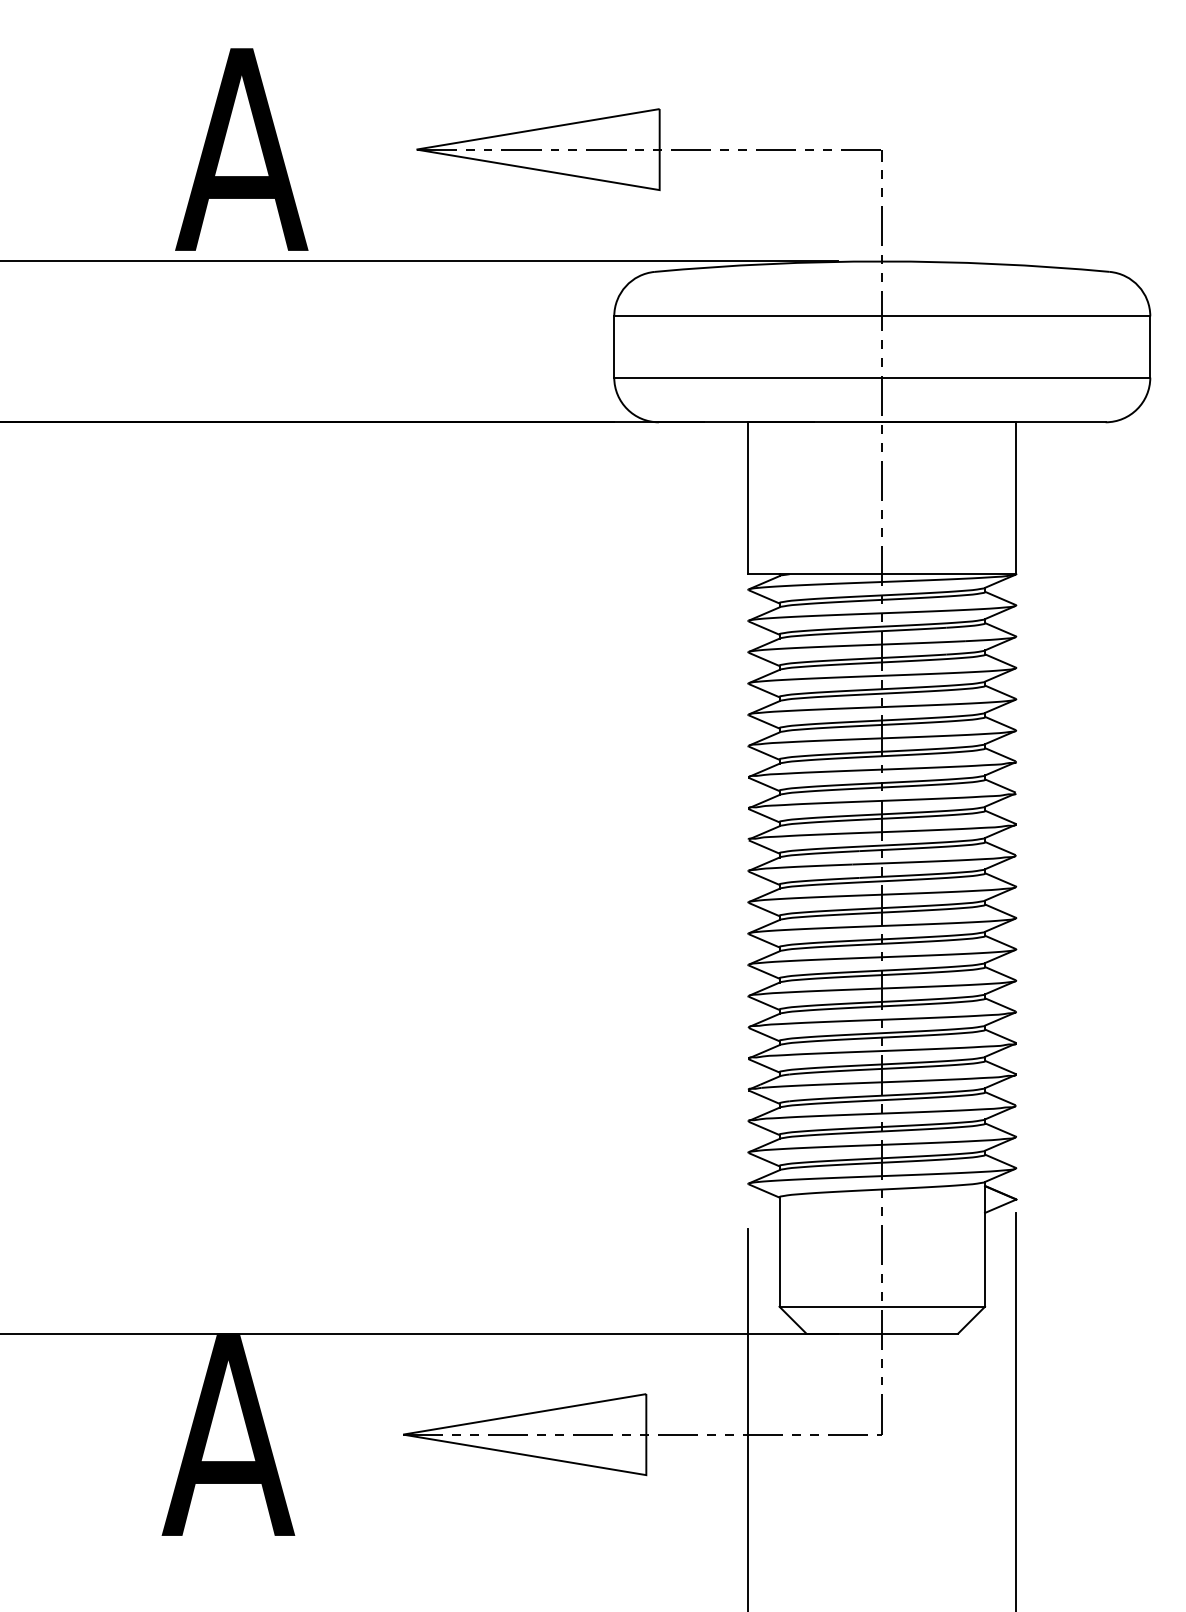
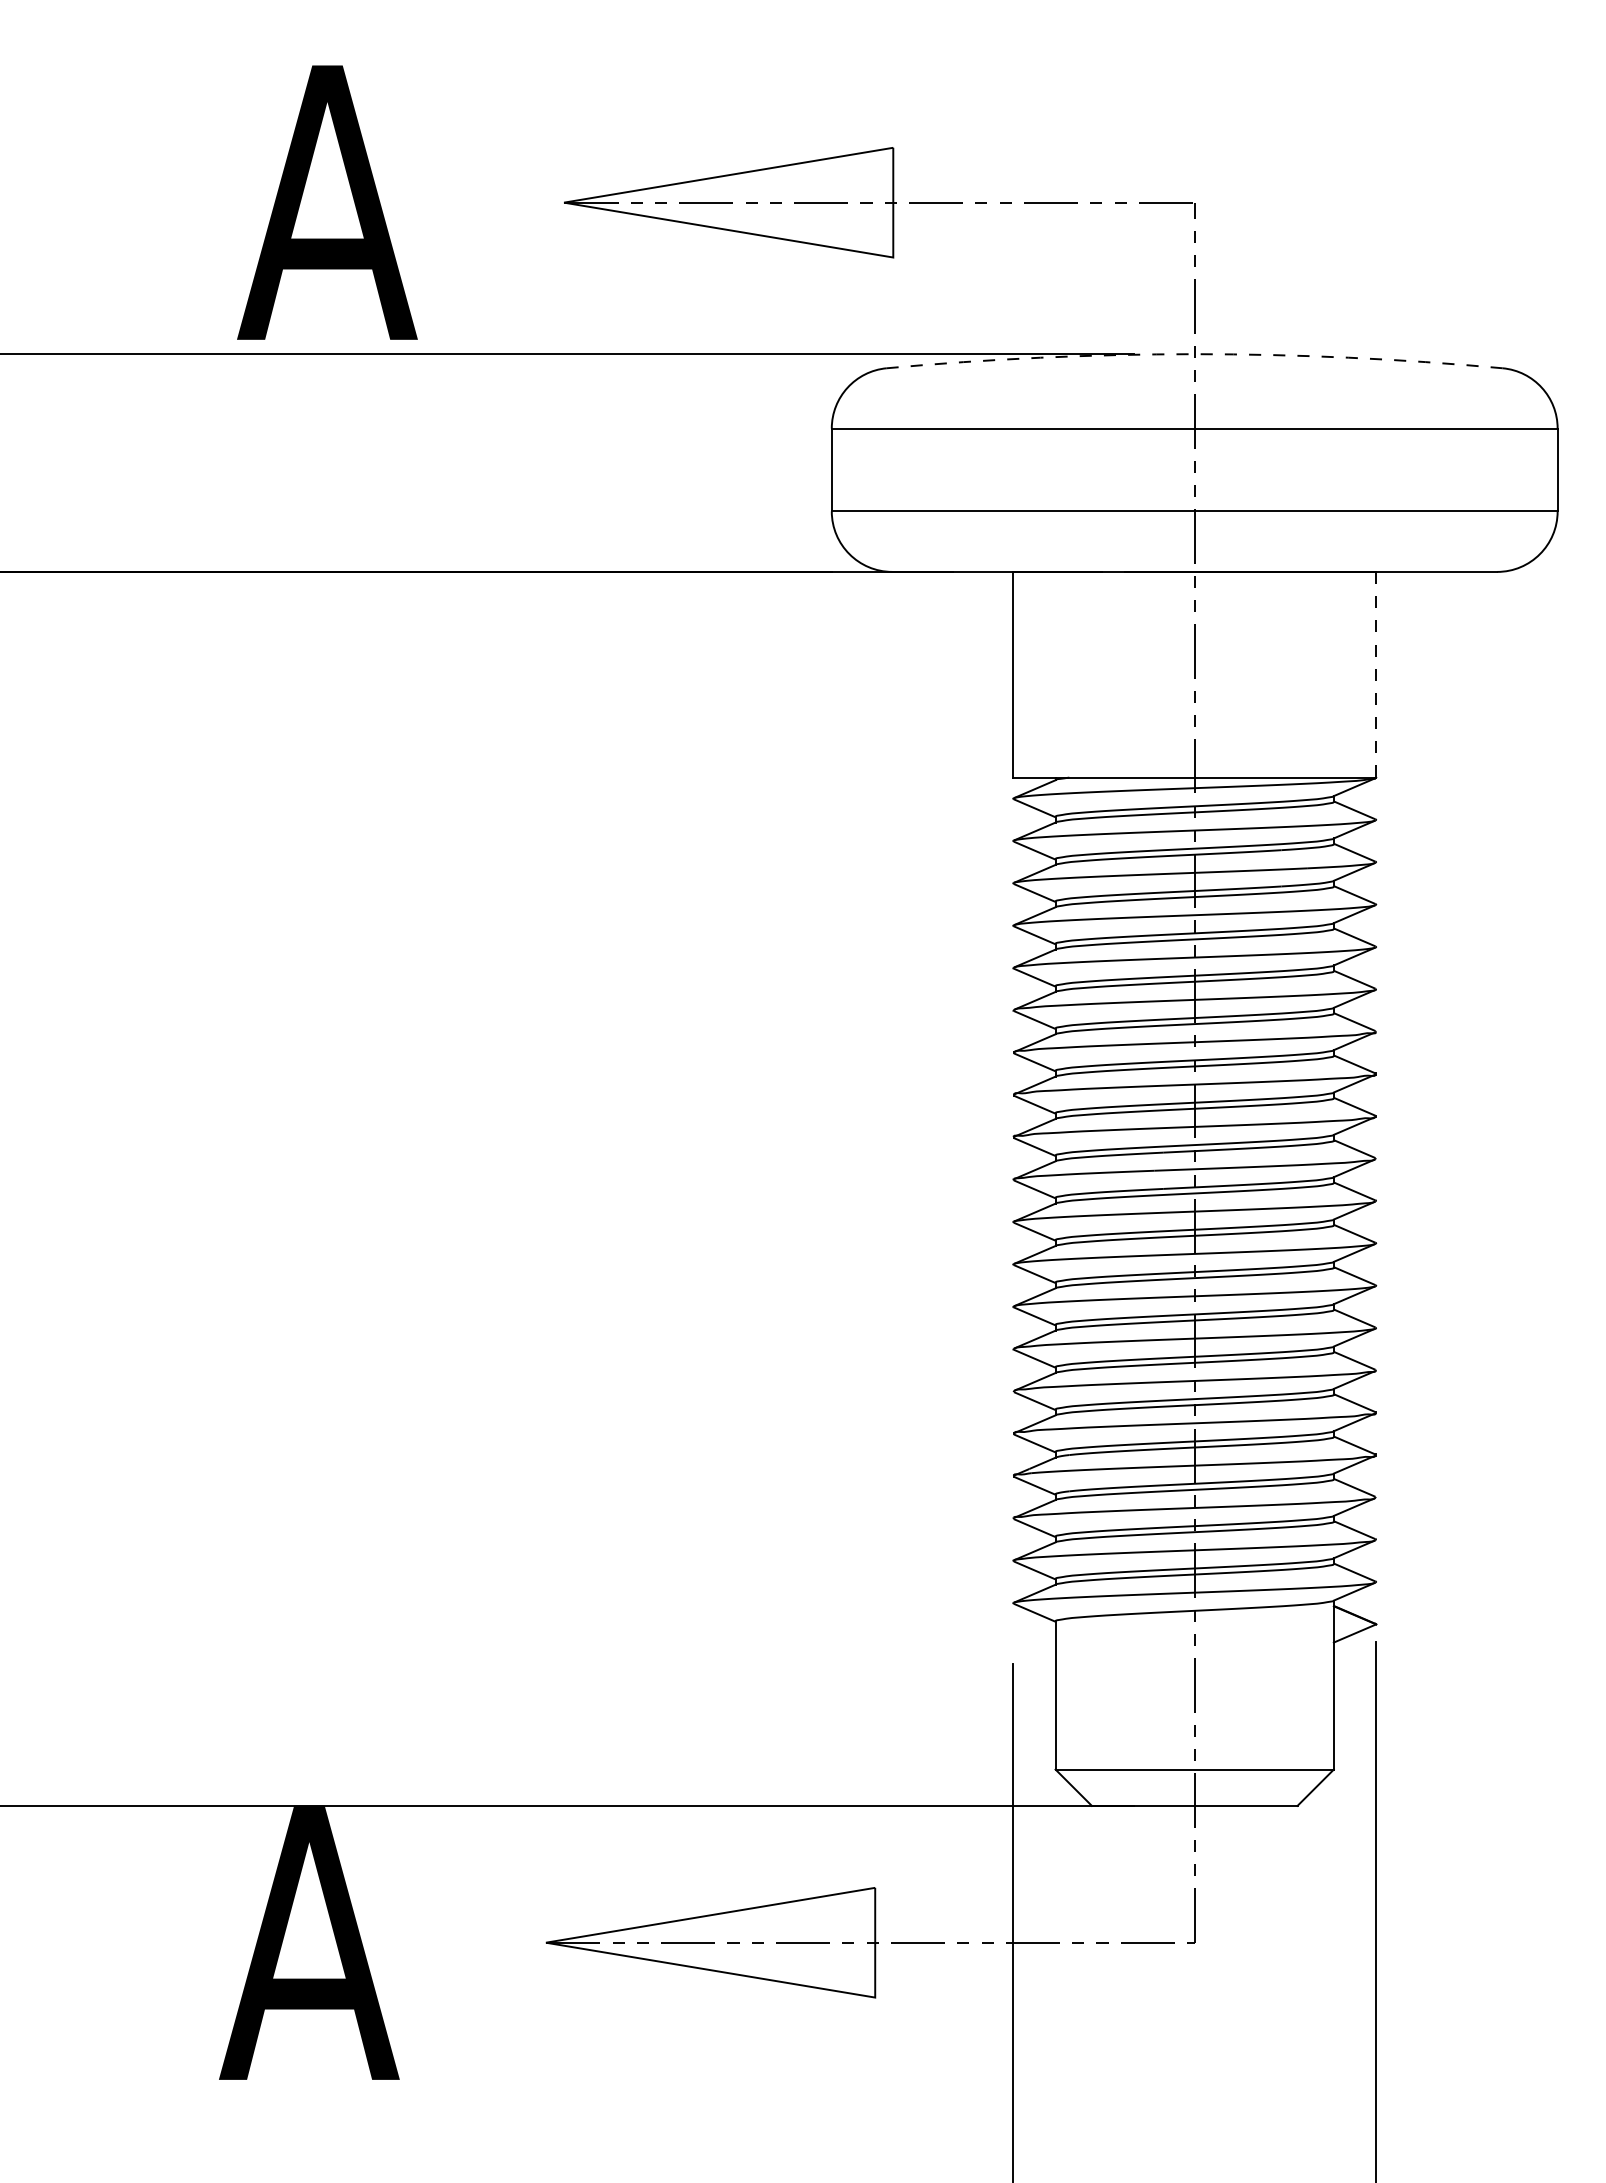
arc: (882, 261) -> (1194, 354), solid -> dashed
line: (1016, 498) -> (1376, 674), solid -> dashed

